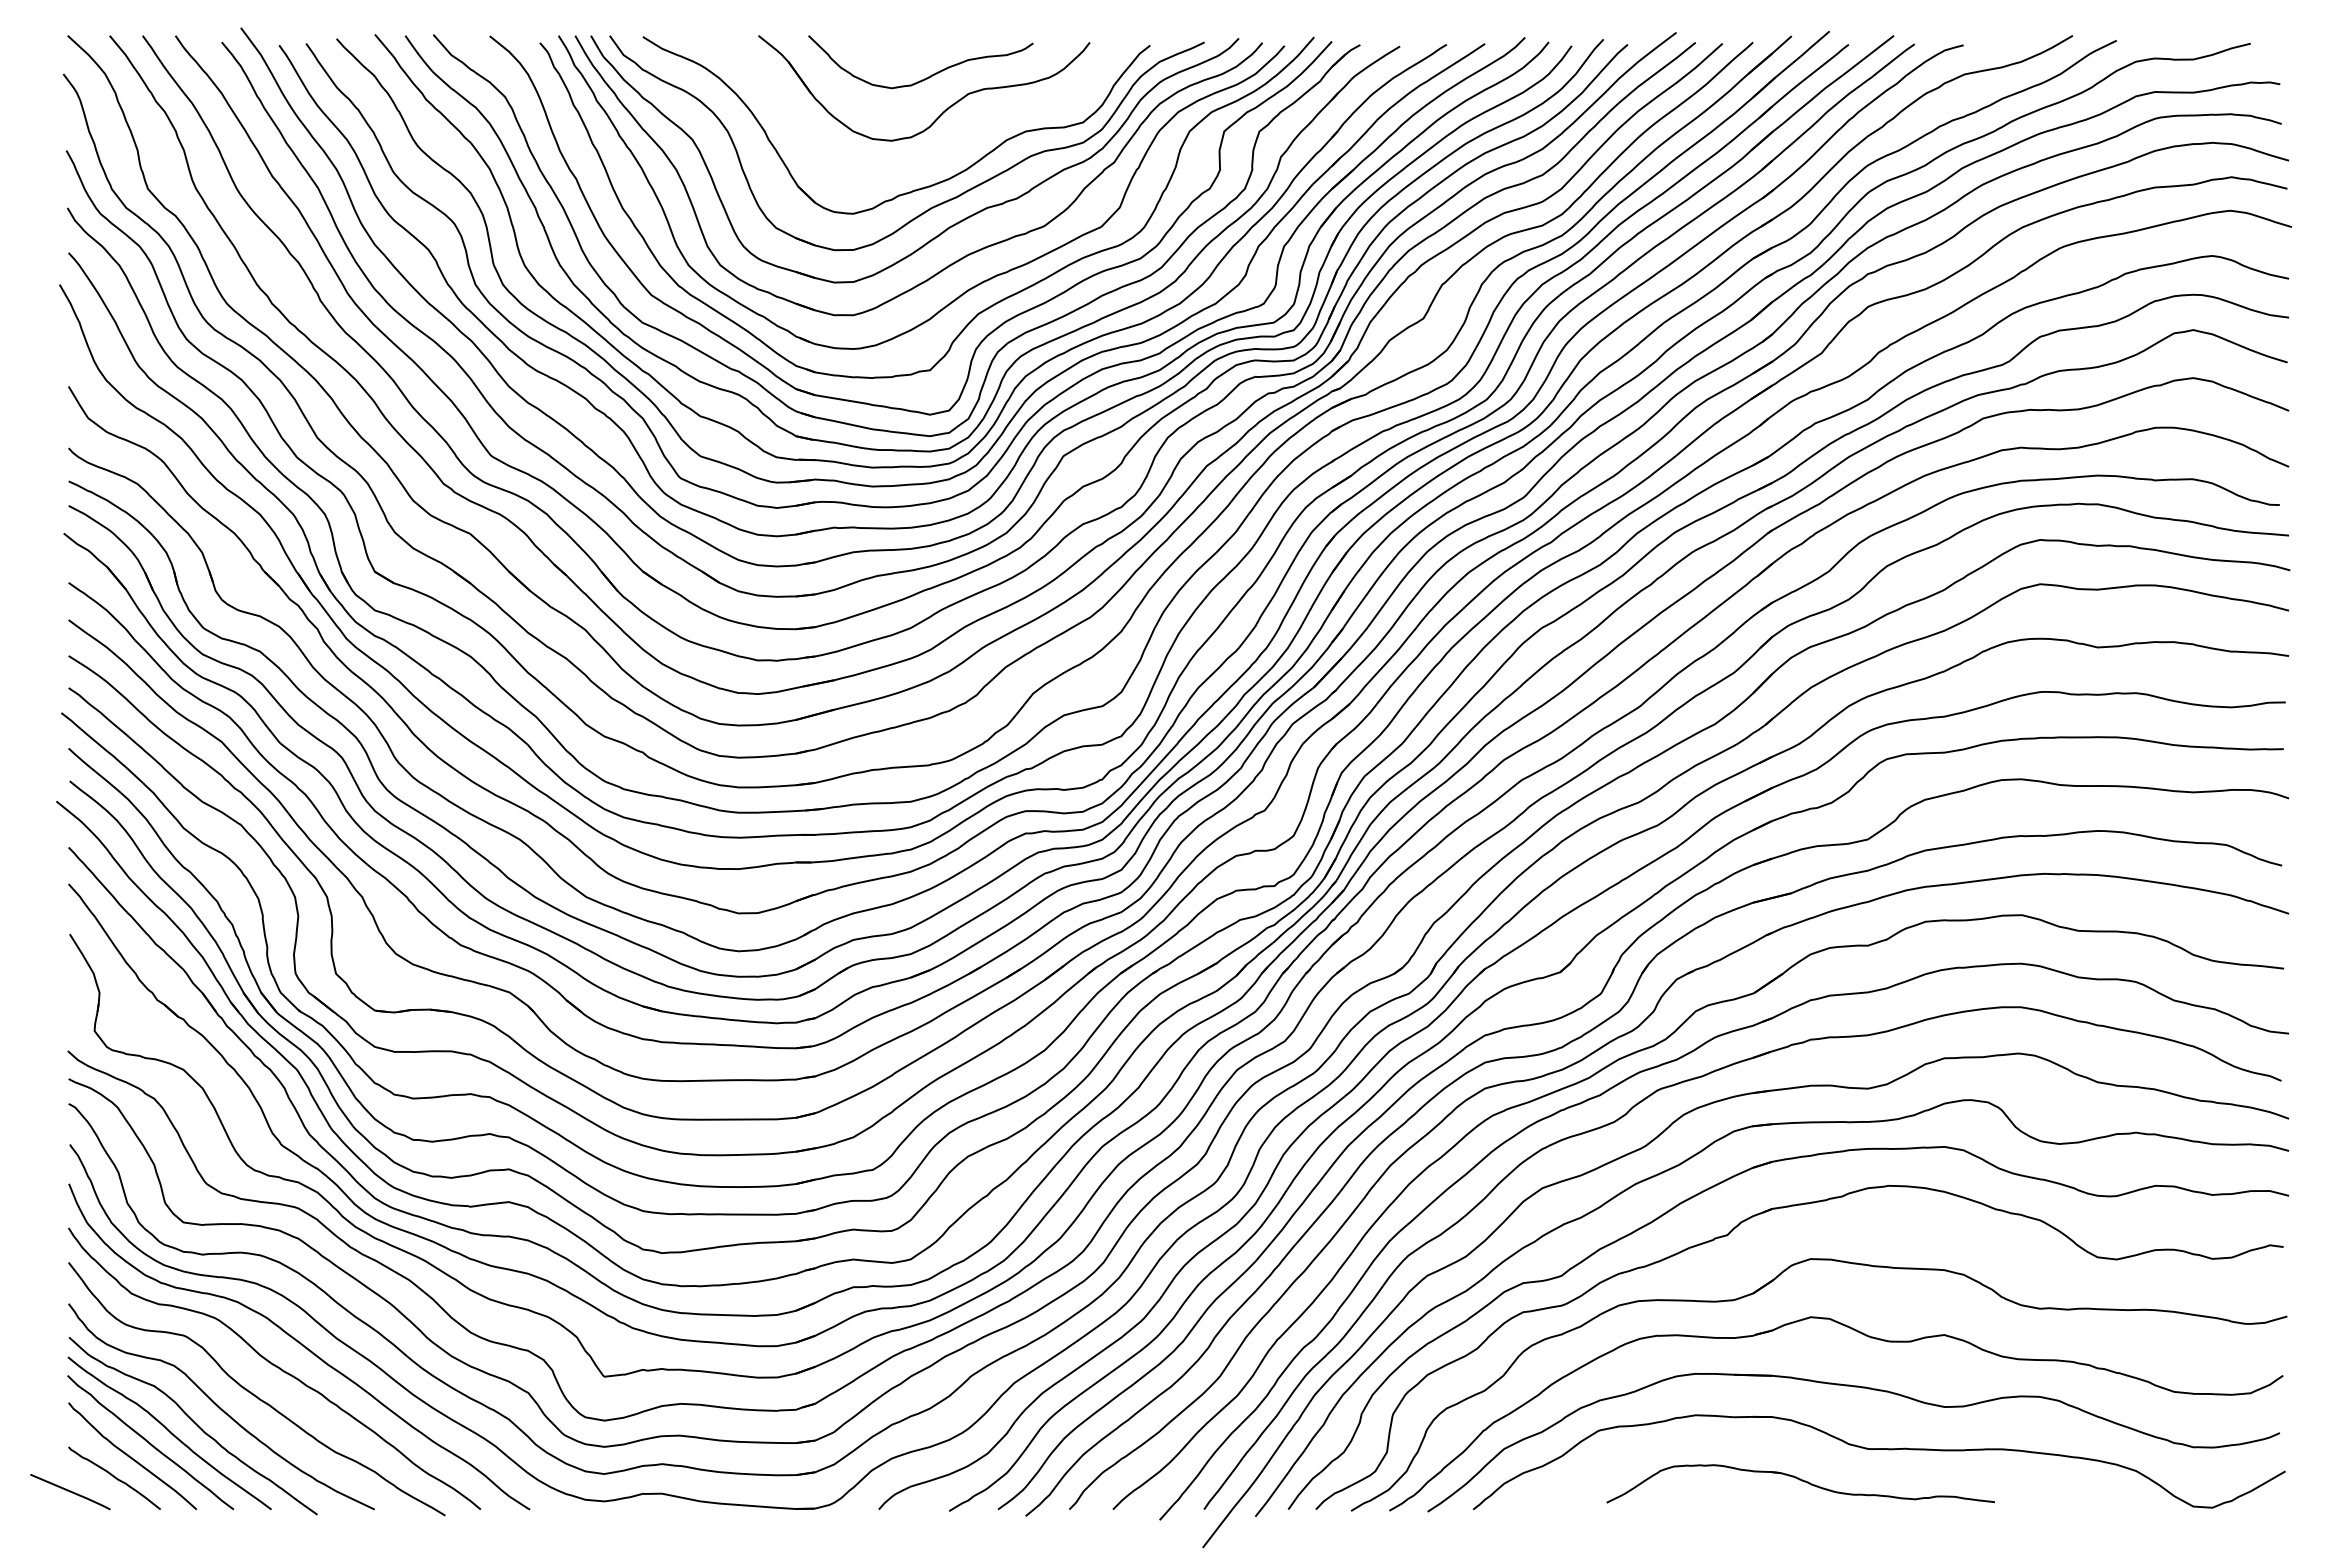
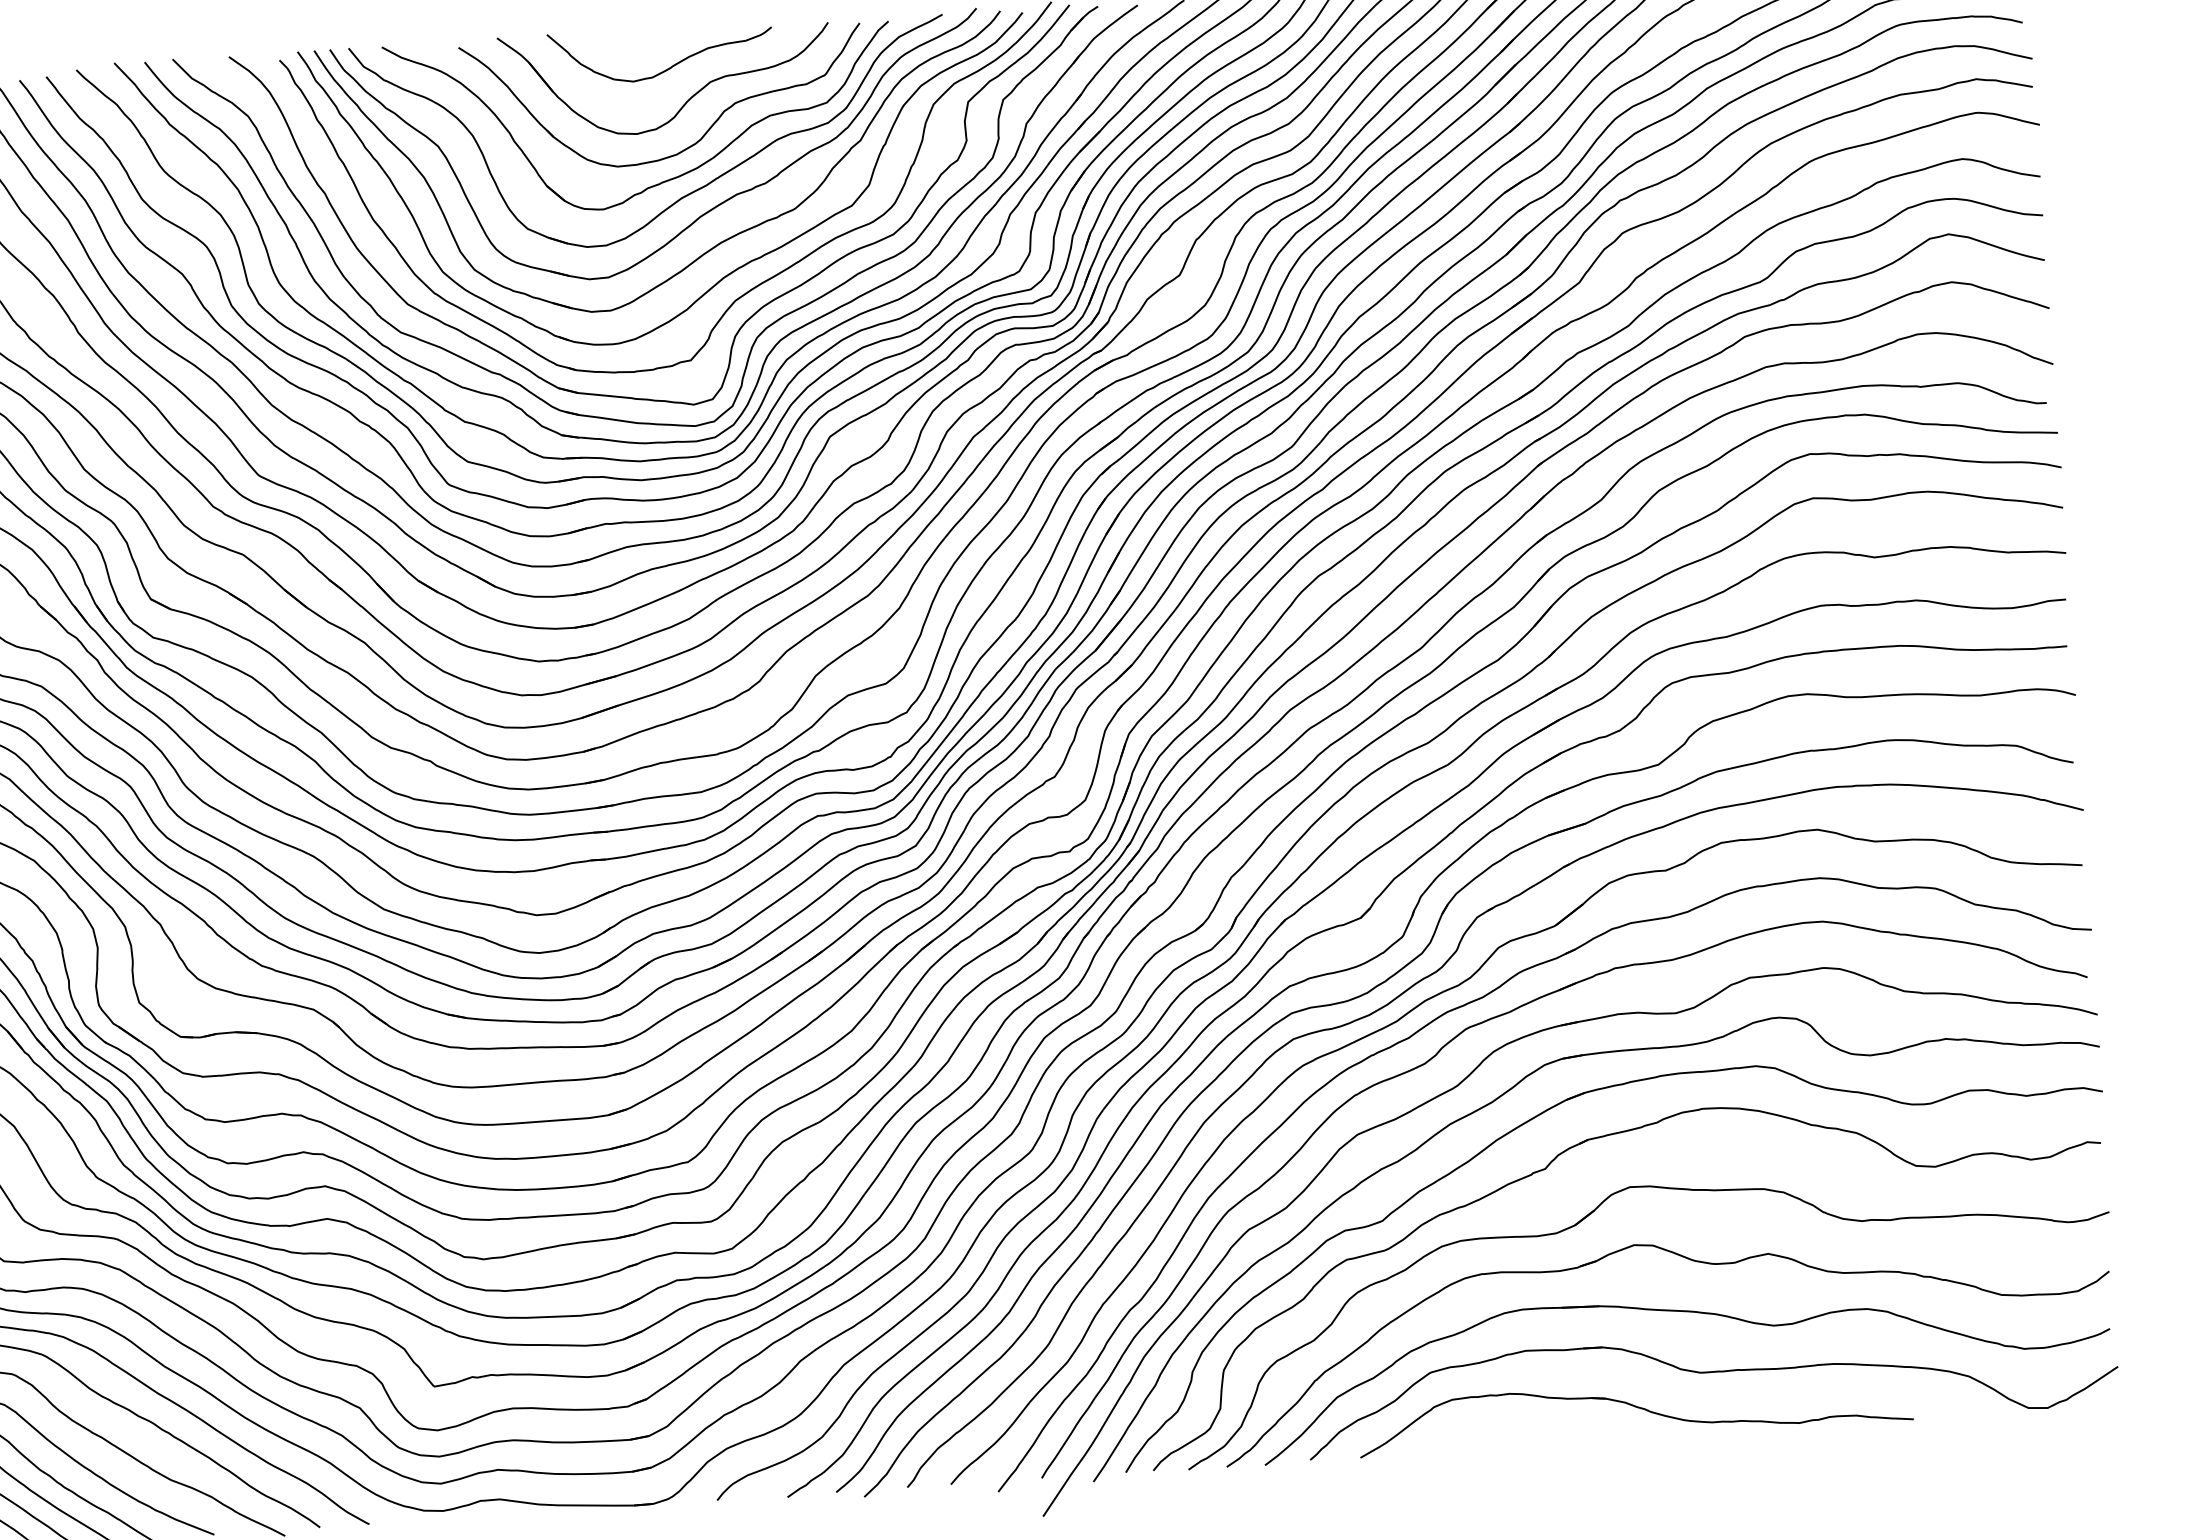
part: (944, 155) -> (690, 145), added
part: (1800, 1483) -> (1635, 1411), size x1.43

